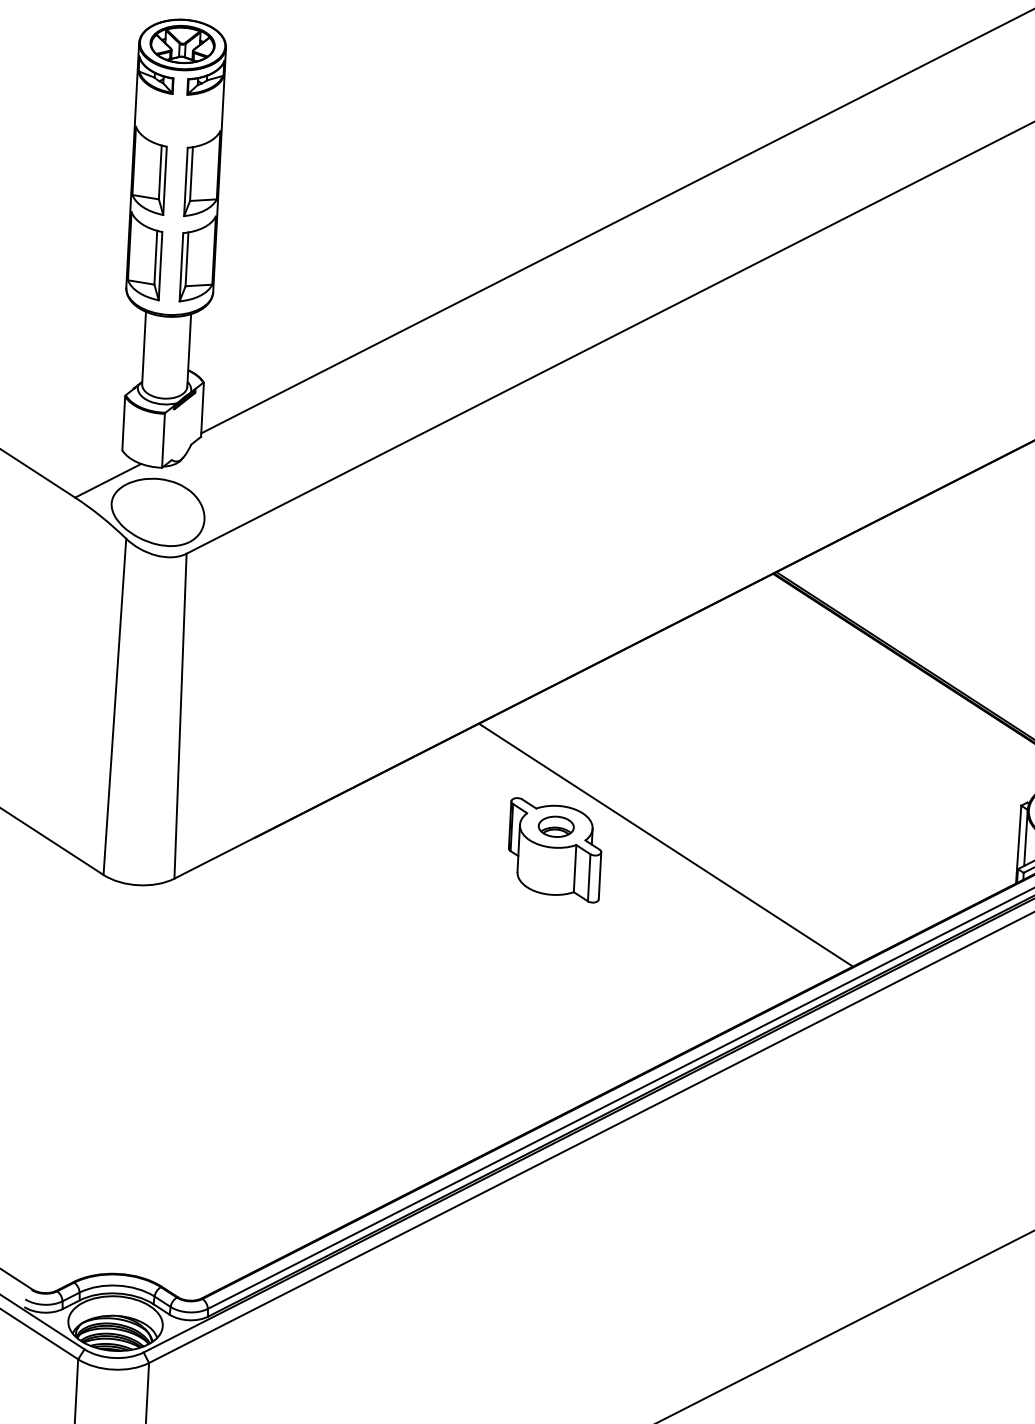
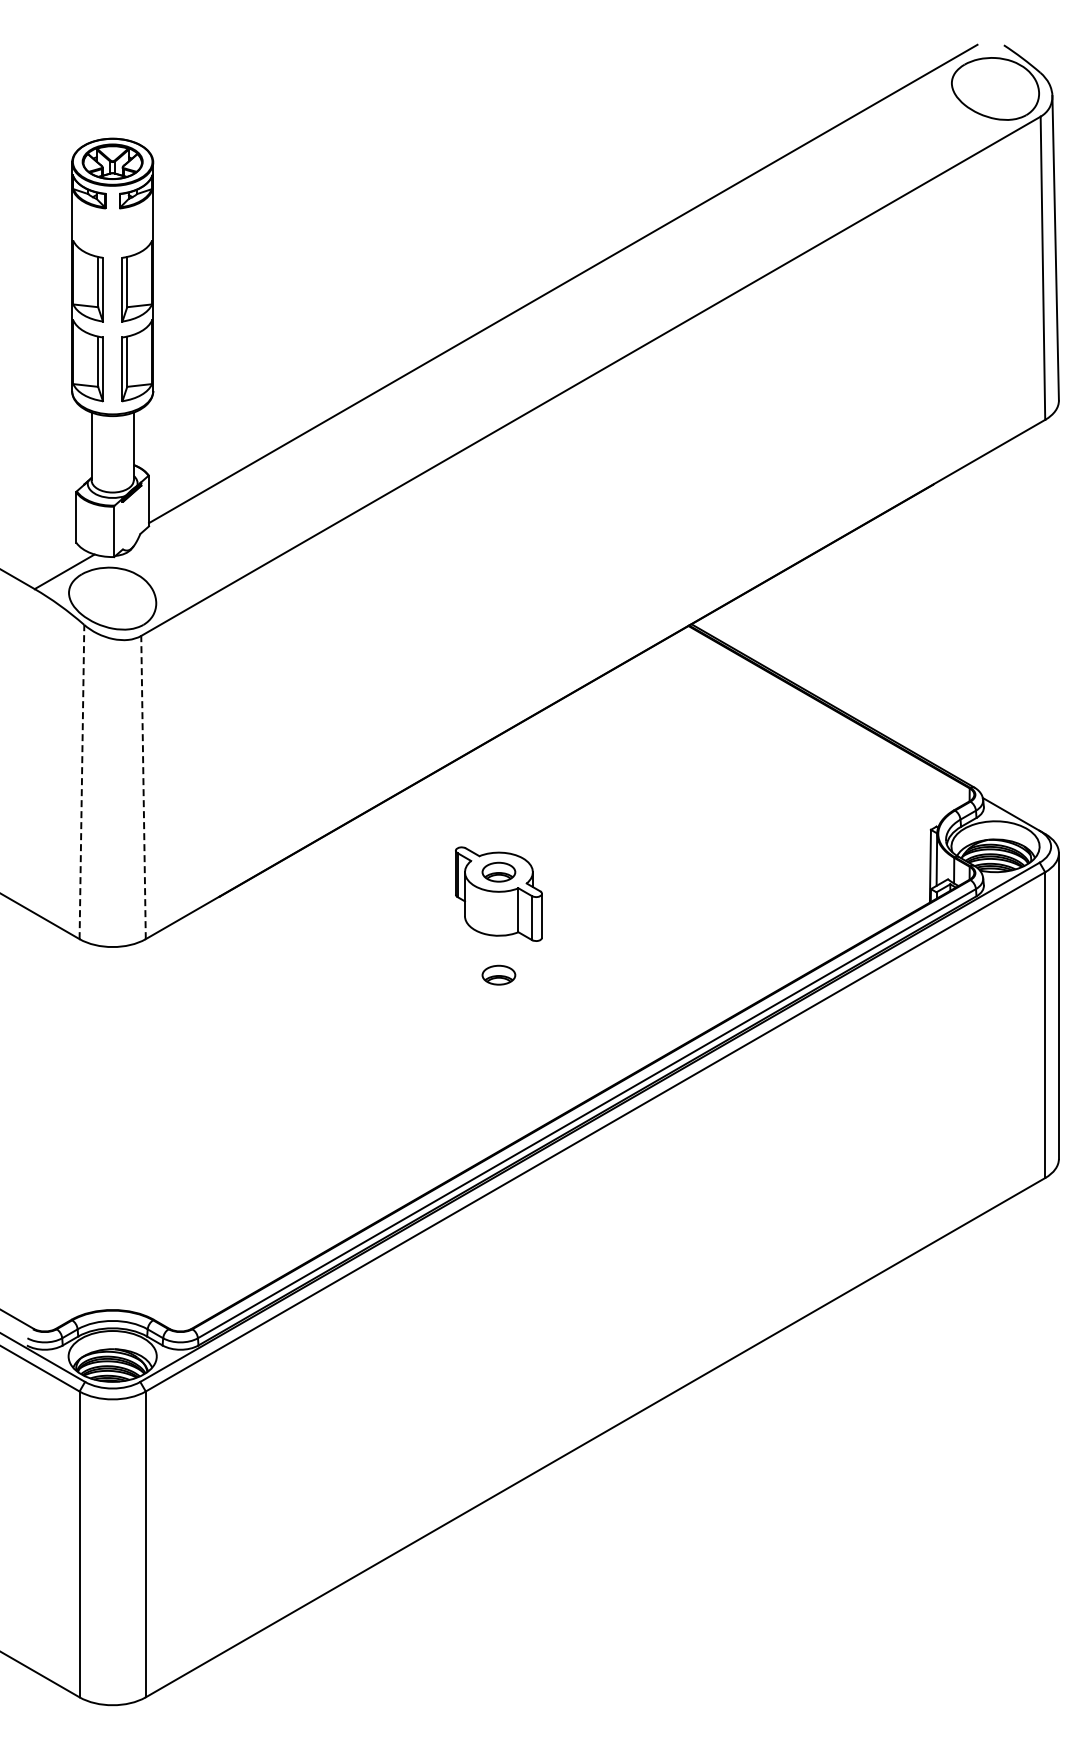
line: (114, 706) -> (81, 781), solid -> dashed
line: (180, 716) -> (143, 787), solid -> dashed
line: (665, 844) -> (601, 883), removed
part: (550, 936) -> (498, 974), added

